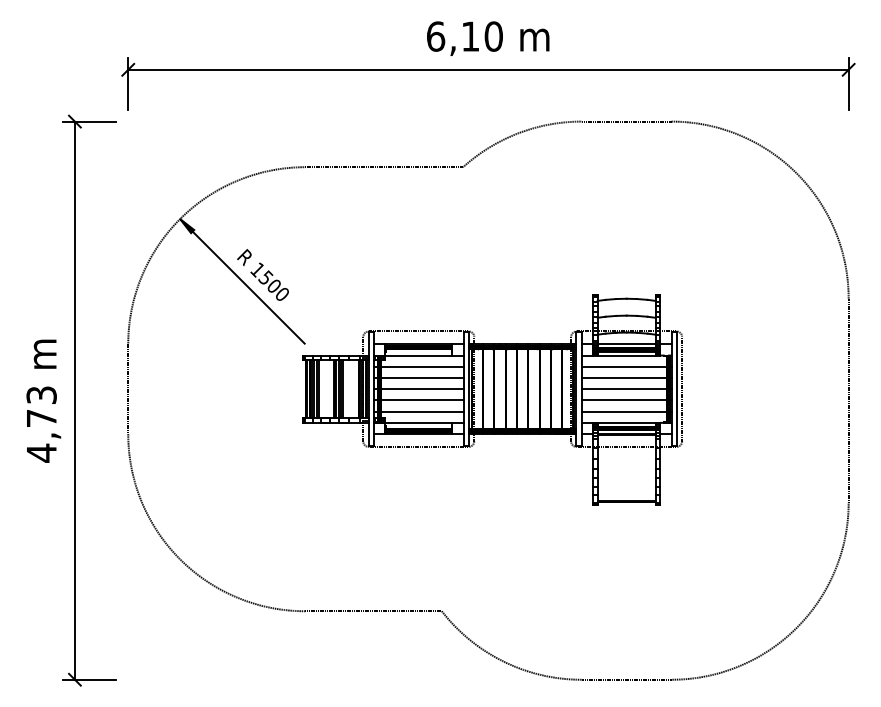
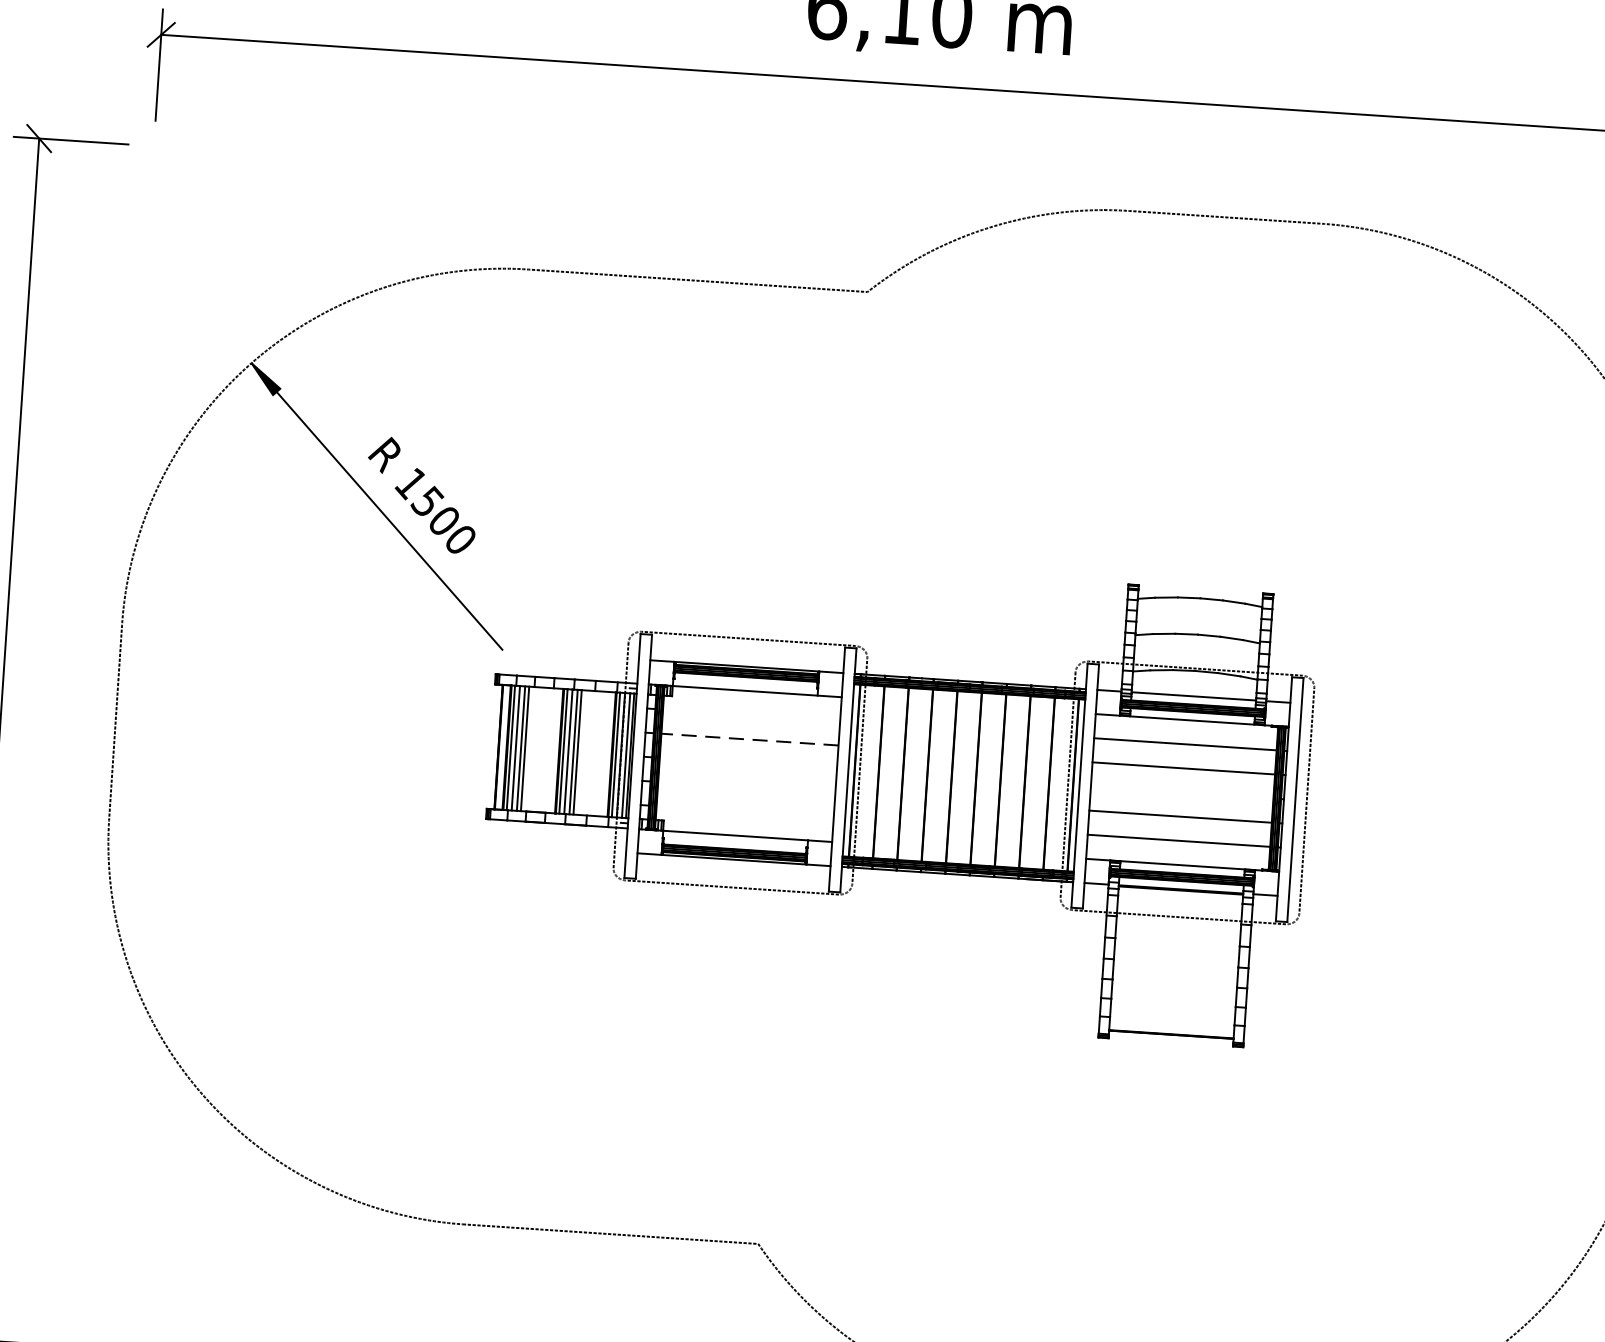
line: (422, 366) -> (751, 714), removed
line: (421, 378) -> (747, 740), solid -> dashed
line: (422, 389) -> (748, 764), removed
line: (623, 389) -> (1180, 793), removed
line: (422, 400) -> (746, 787), removed
line: (422, 411) -> (745, 811), removed

